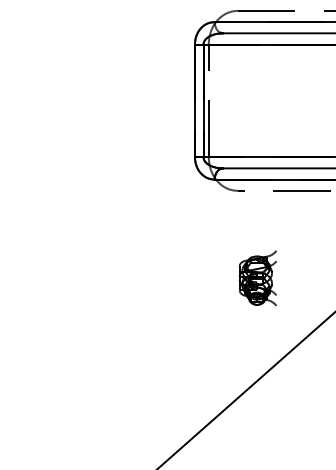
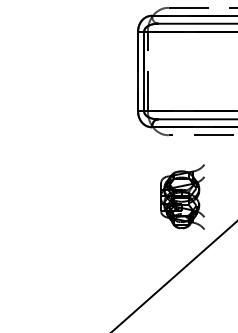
part: (257, 278) -> (182, 197), size x1.67

